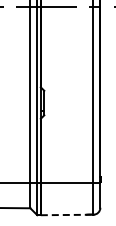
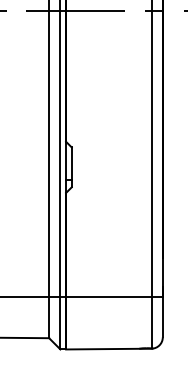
line: (67, 214) -> (109, 348), dashed -> solid

